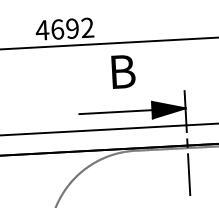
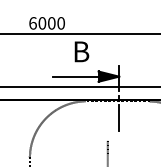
text: (64, 29) -> (46, 23), 4692 -> 6000

